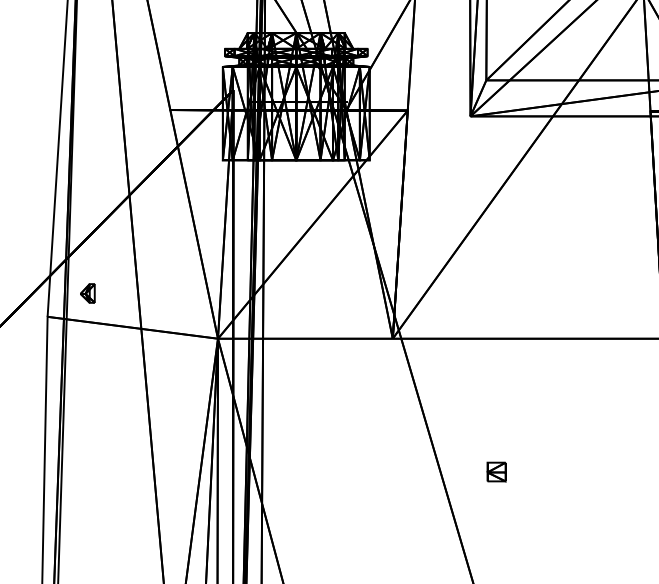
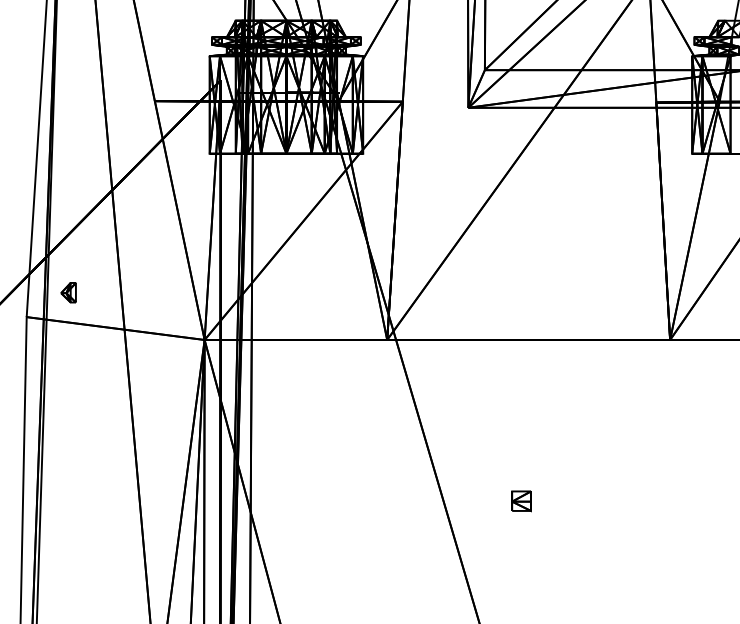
part: (496, 472) -> (521, 501), moved

